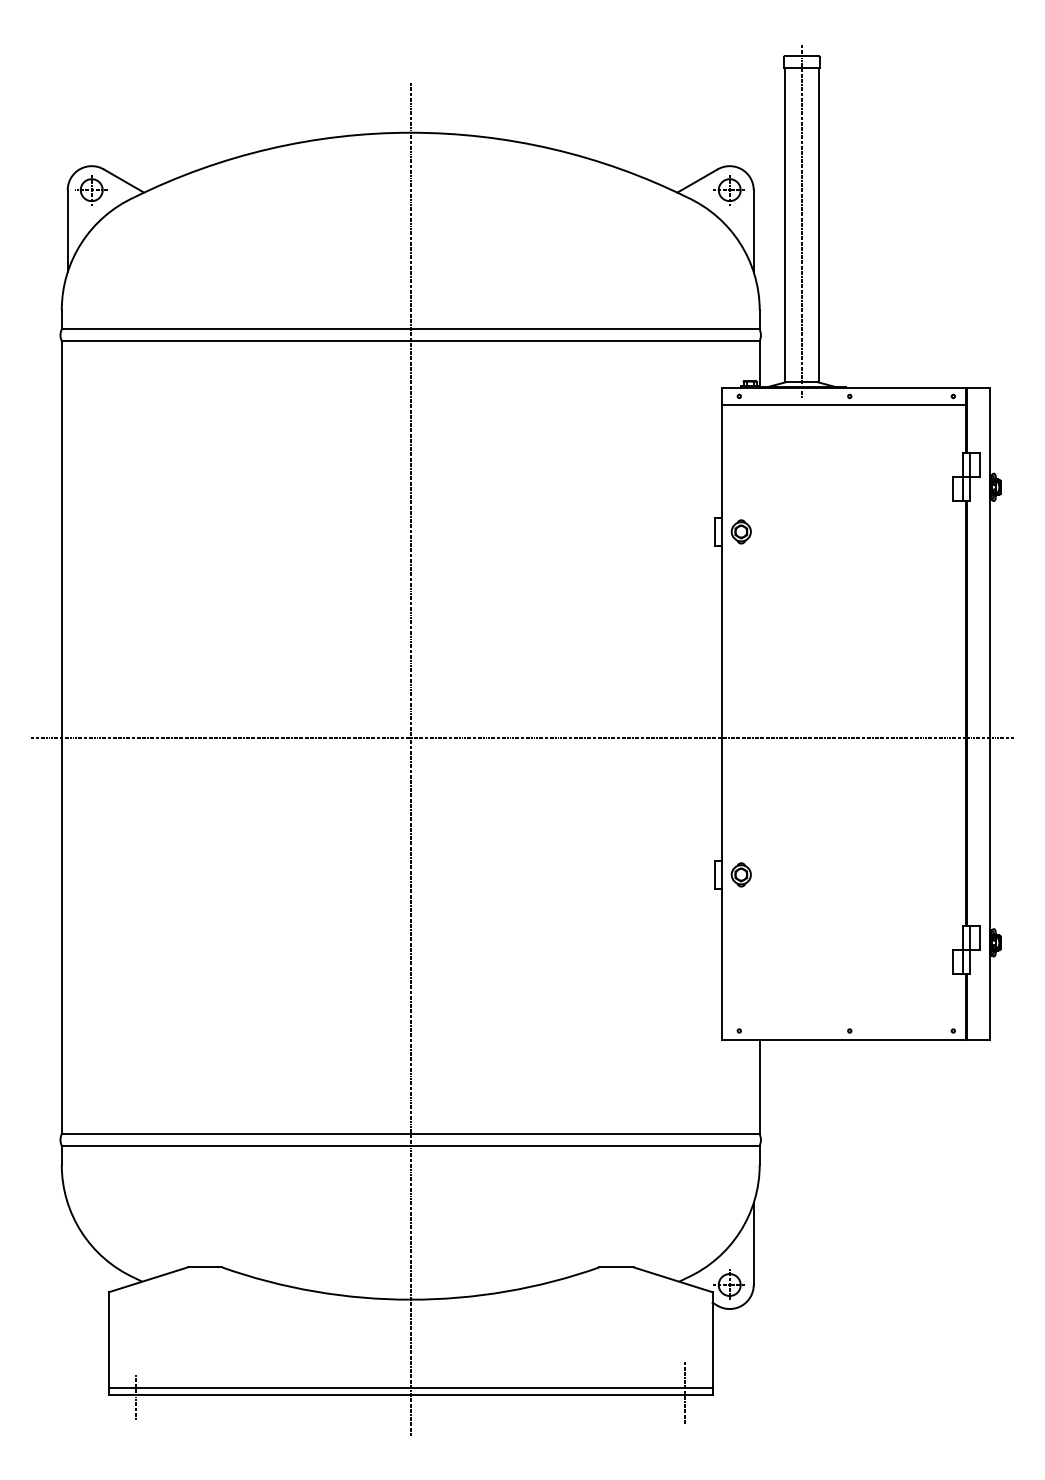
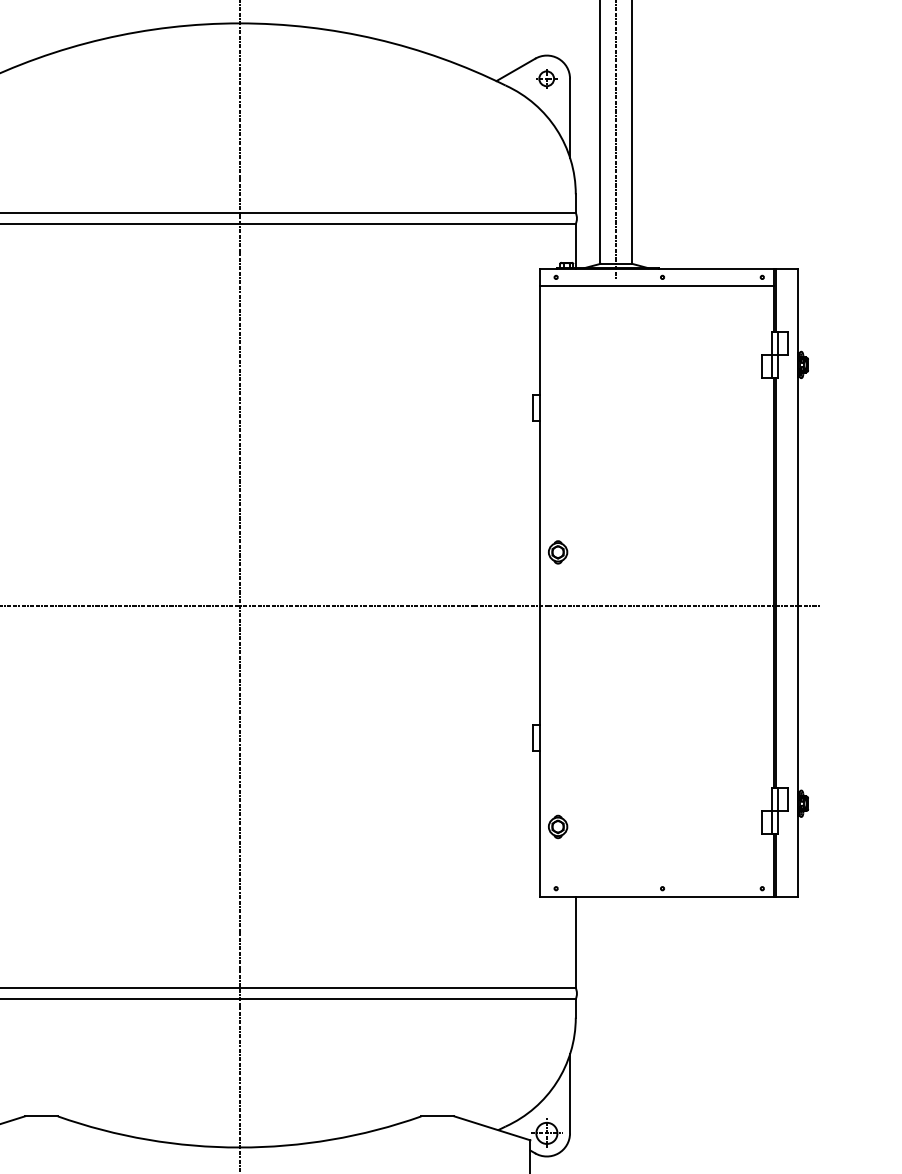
part: (728, 190) -> (545, 79), size x0.7
part: (740, 531) -> (557, 552), moved
part: (740, 874) -> (557, 826), moved

